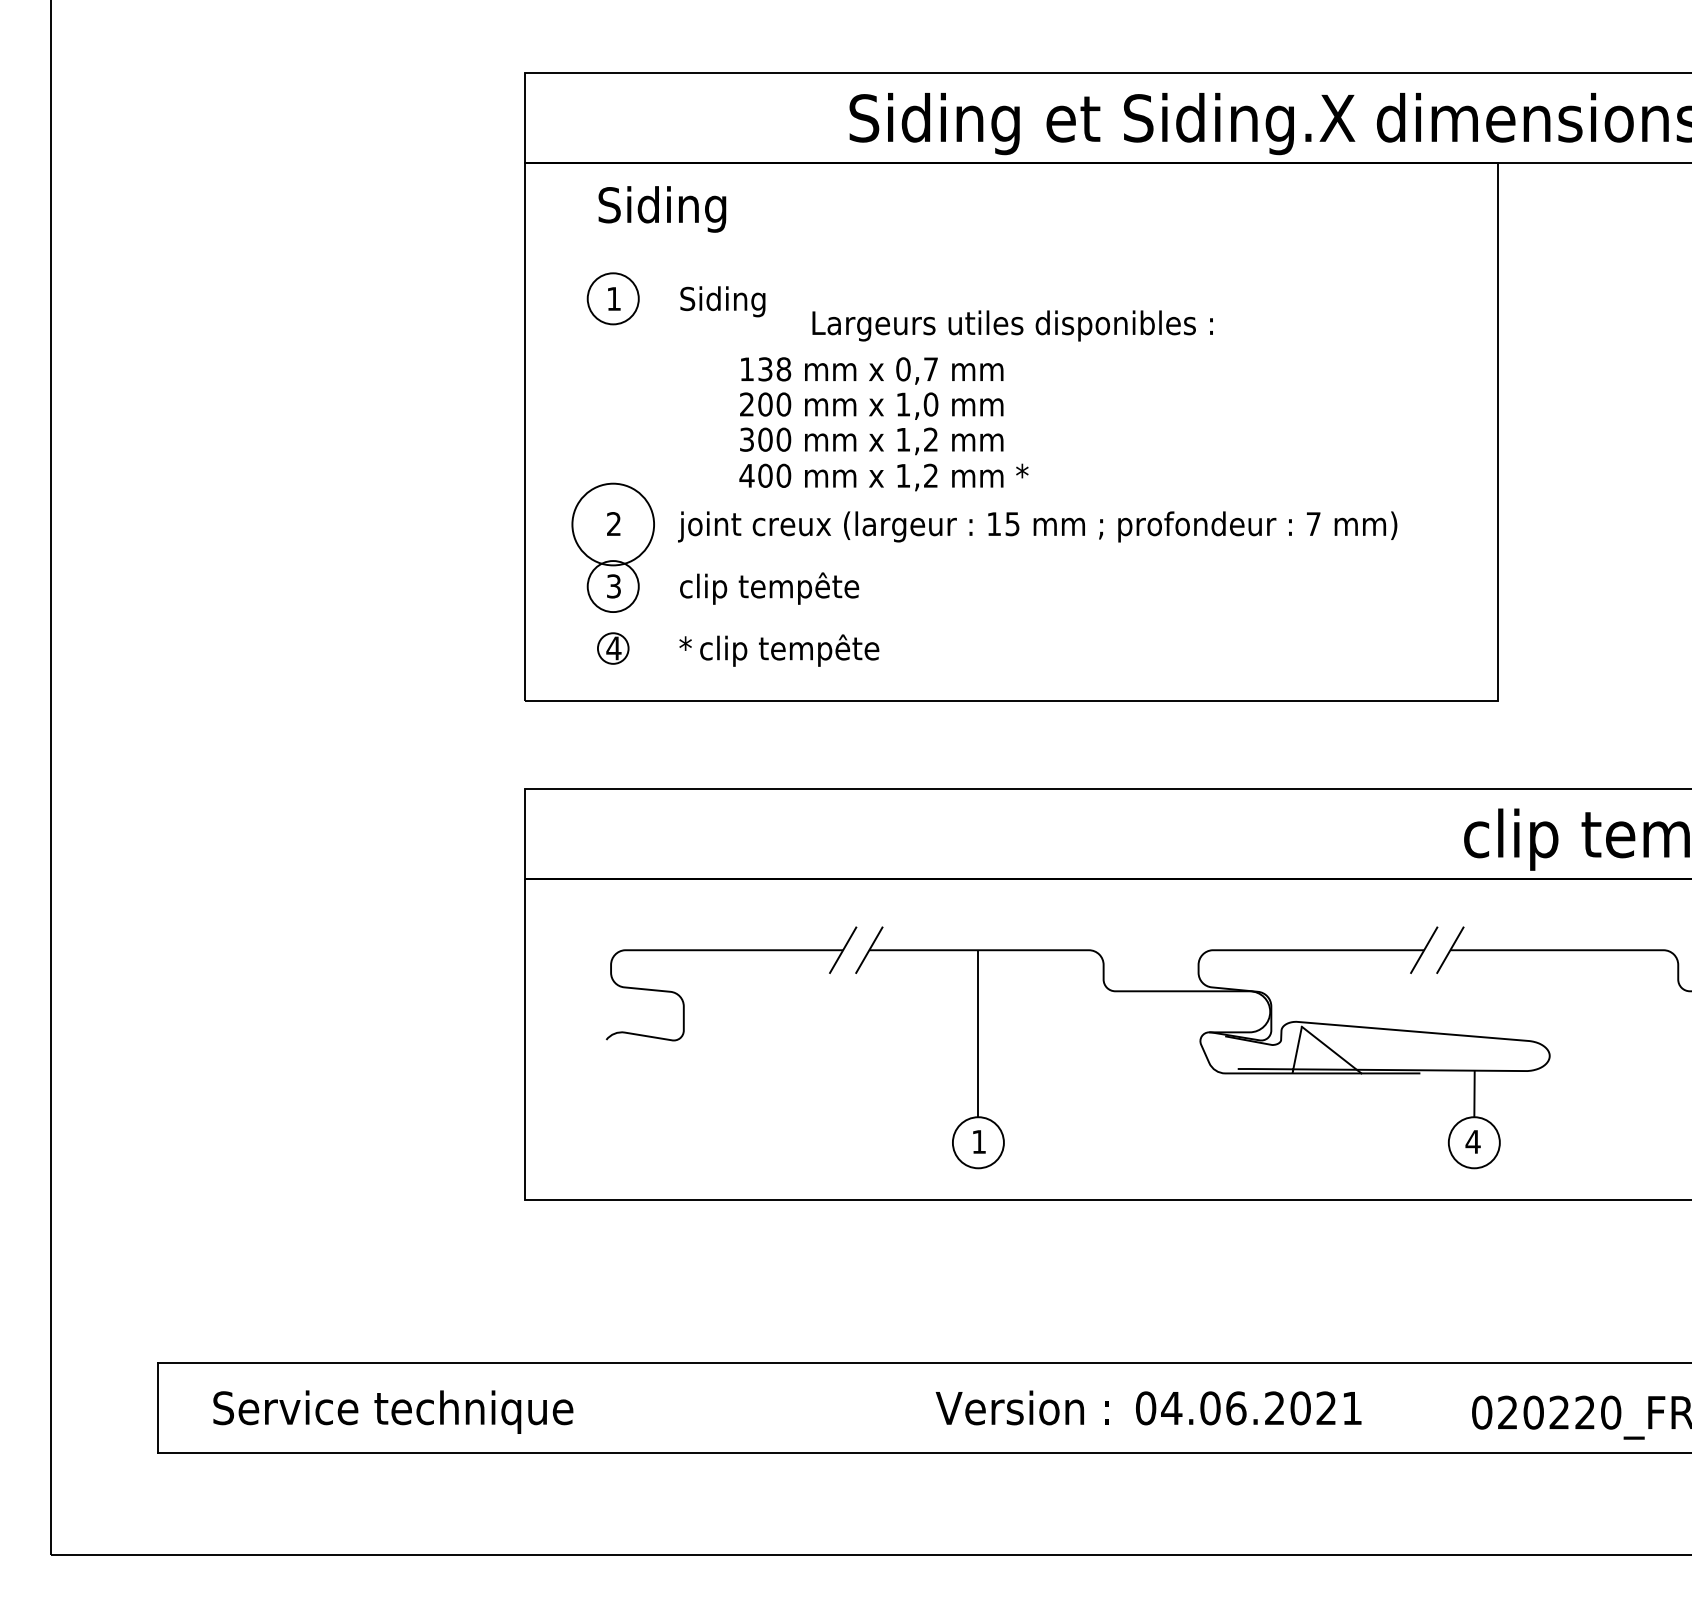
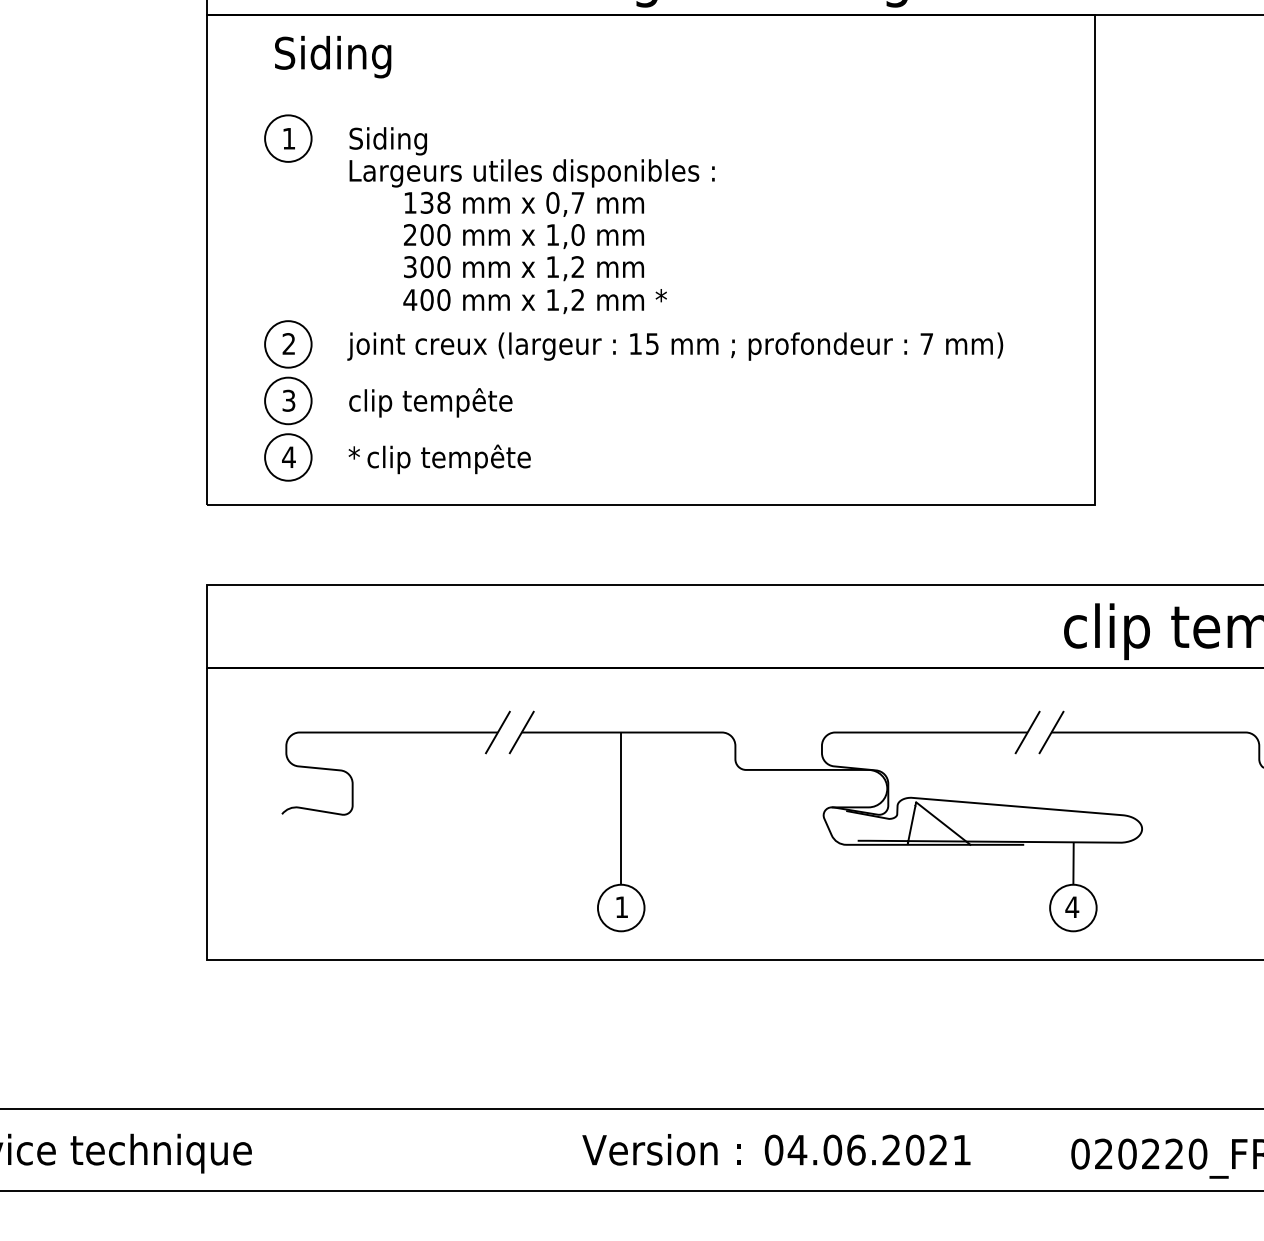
text: (1012, 325) -> (531, 172), moved
circle: (612, 524) -> (287, 344), size x0.62
circle: (612, 648) -> (287, 457), size x1.67

